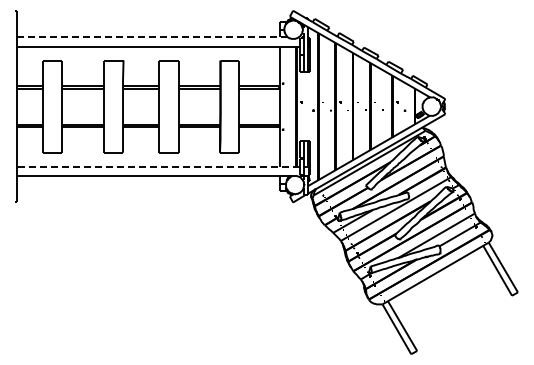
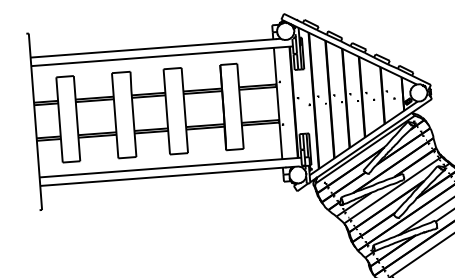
line: (153, 37) -> (156, 48), dashed -> solid
line: (158, 166) -> (170, 167), dashed -> solid

